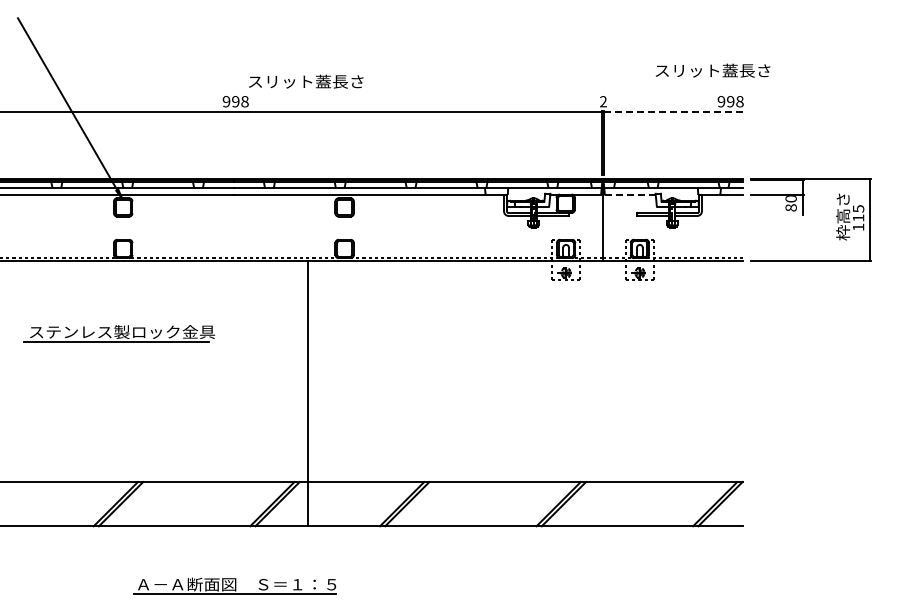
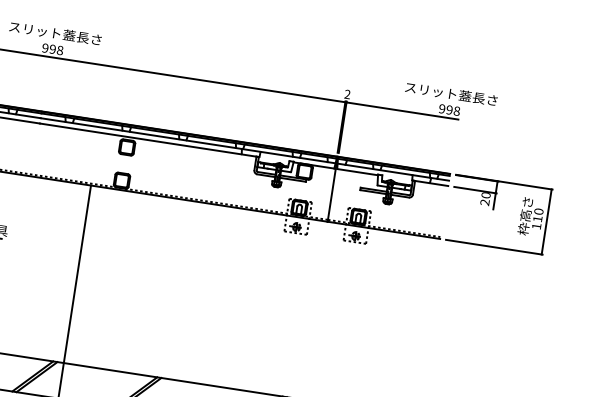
text: (713, 70) -> (451, 93), moved
text: (306, 81) -> (55, 33), moved
line: (673, 111) -> (402, 110), dashed -> solid
line: (630, 194) -> (357, 172), dashed -> solid
text: (790, 207) -> (484, 202), 80 -> 20
text: (858, 208) -> (538, 211), 115 -> 110

